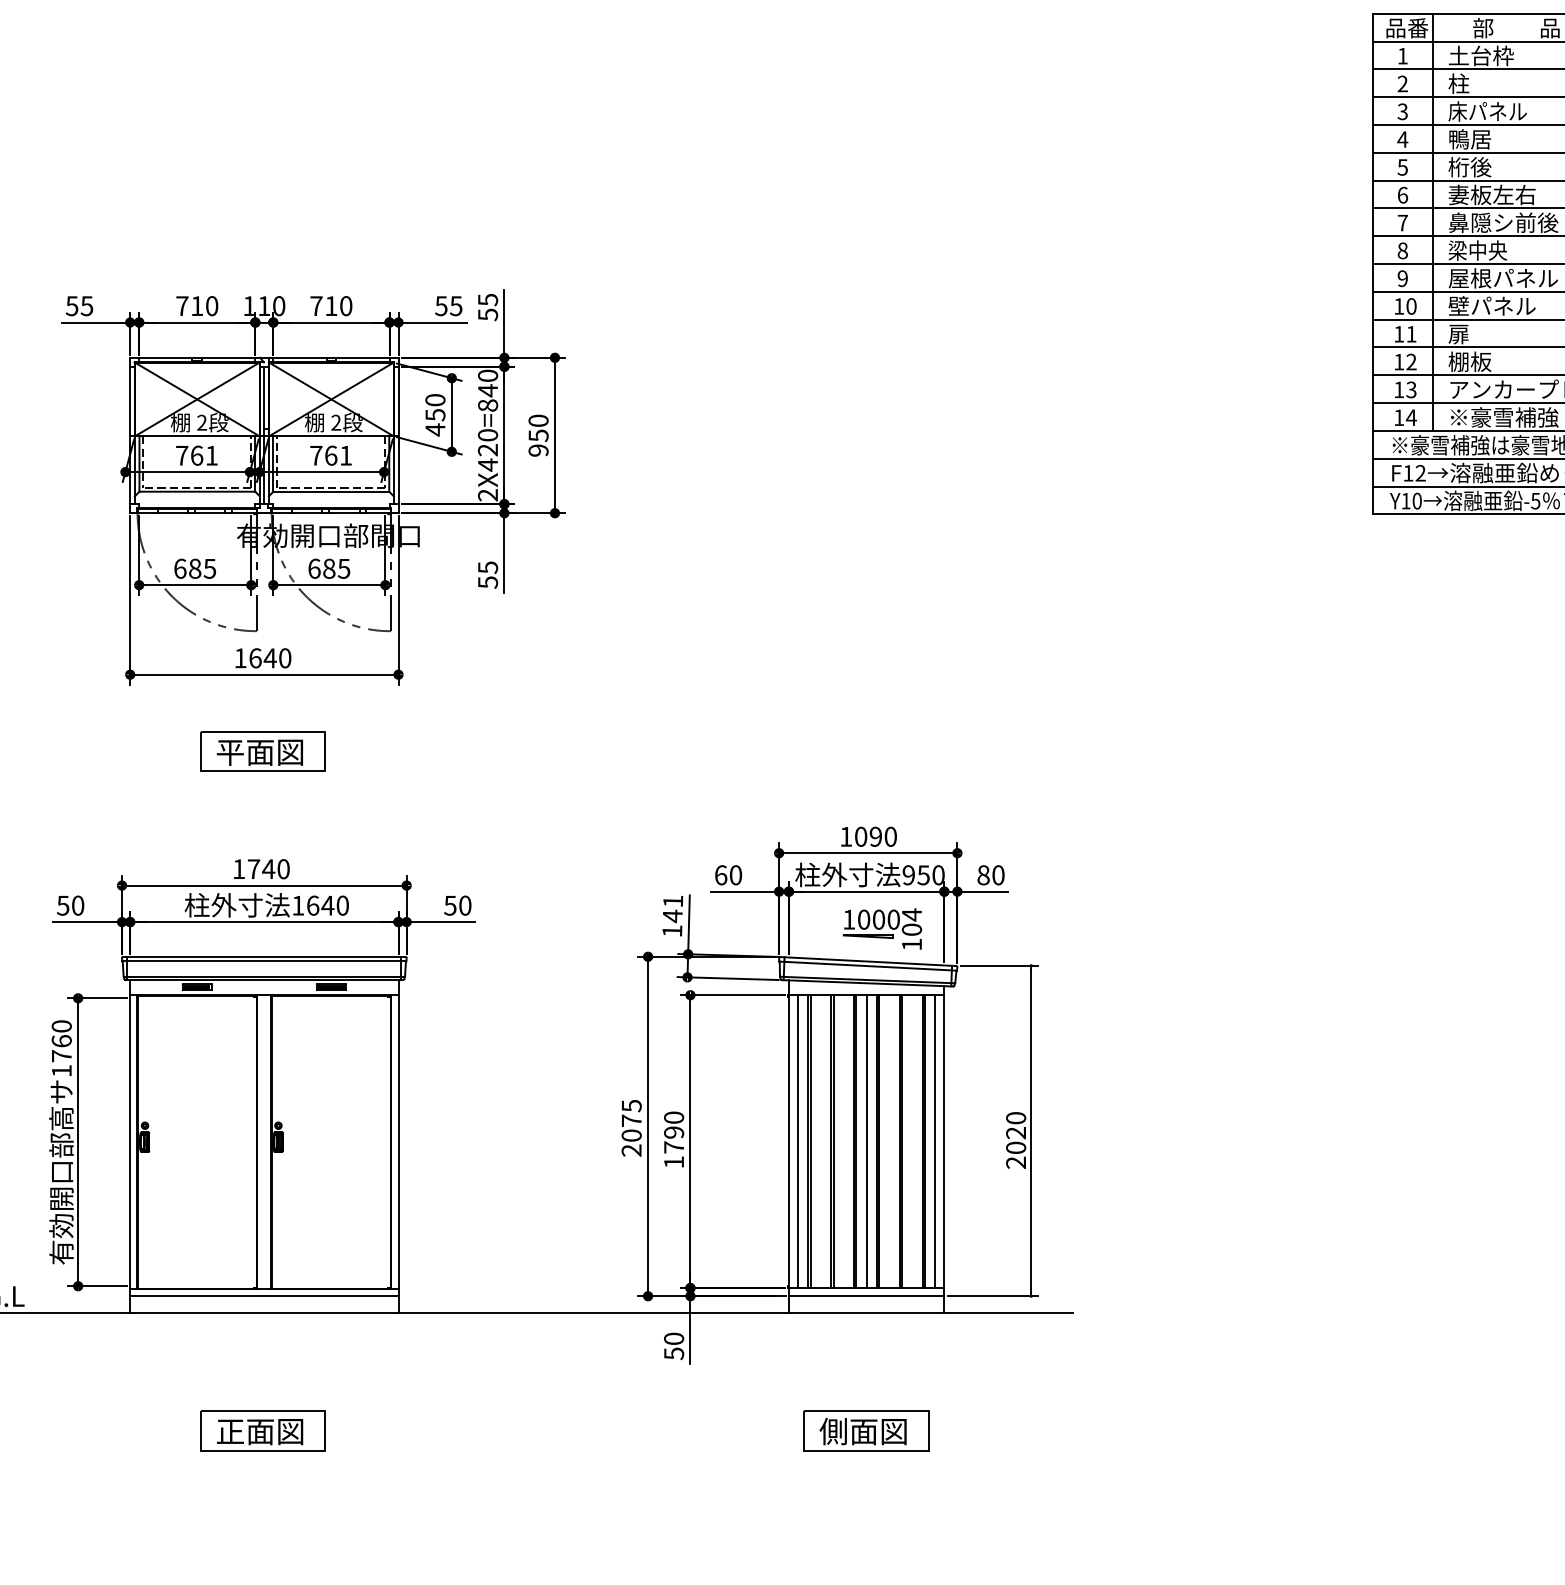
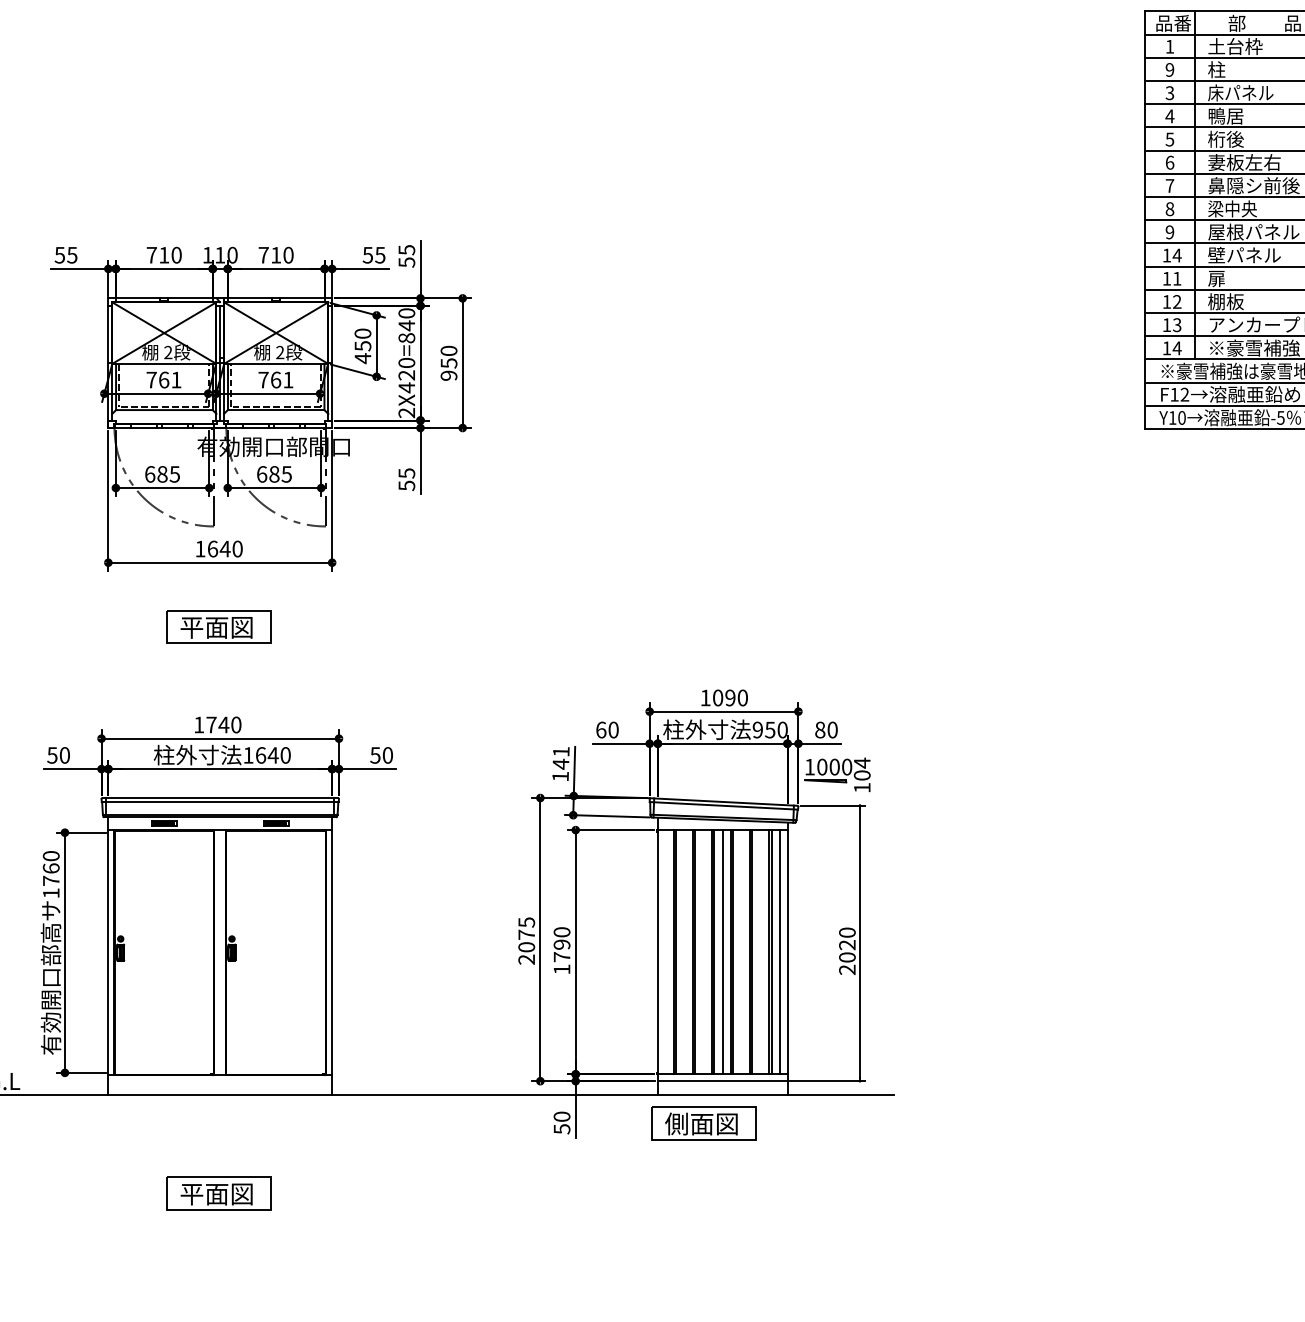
text: (1402, 84) -> (1169, 70), 2 -> 9
text: (1411, 306) -> (1177, 255), 10 -> 14
part: (882, 928) -> (837, 774), moved
line: (797, 1141) -> (665, 952), removed
line: (264, 1296) -> (220, 1081), removed
part: (866, 1430) -> (704, 1123), moved
text: (230, 1432) -> (192, 1194), 正面図 -> 平面図

